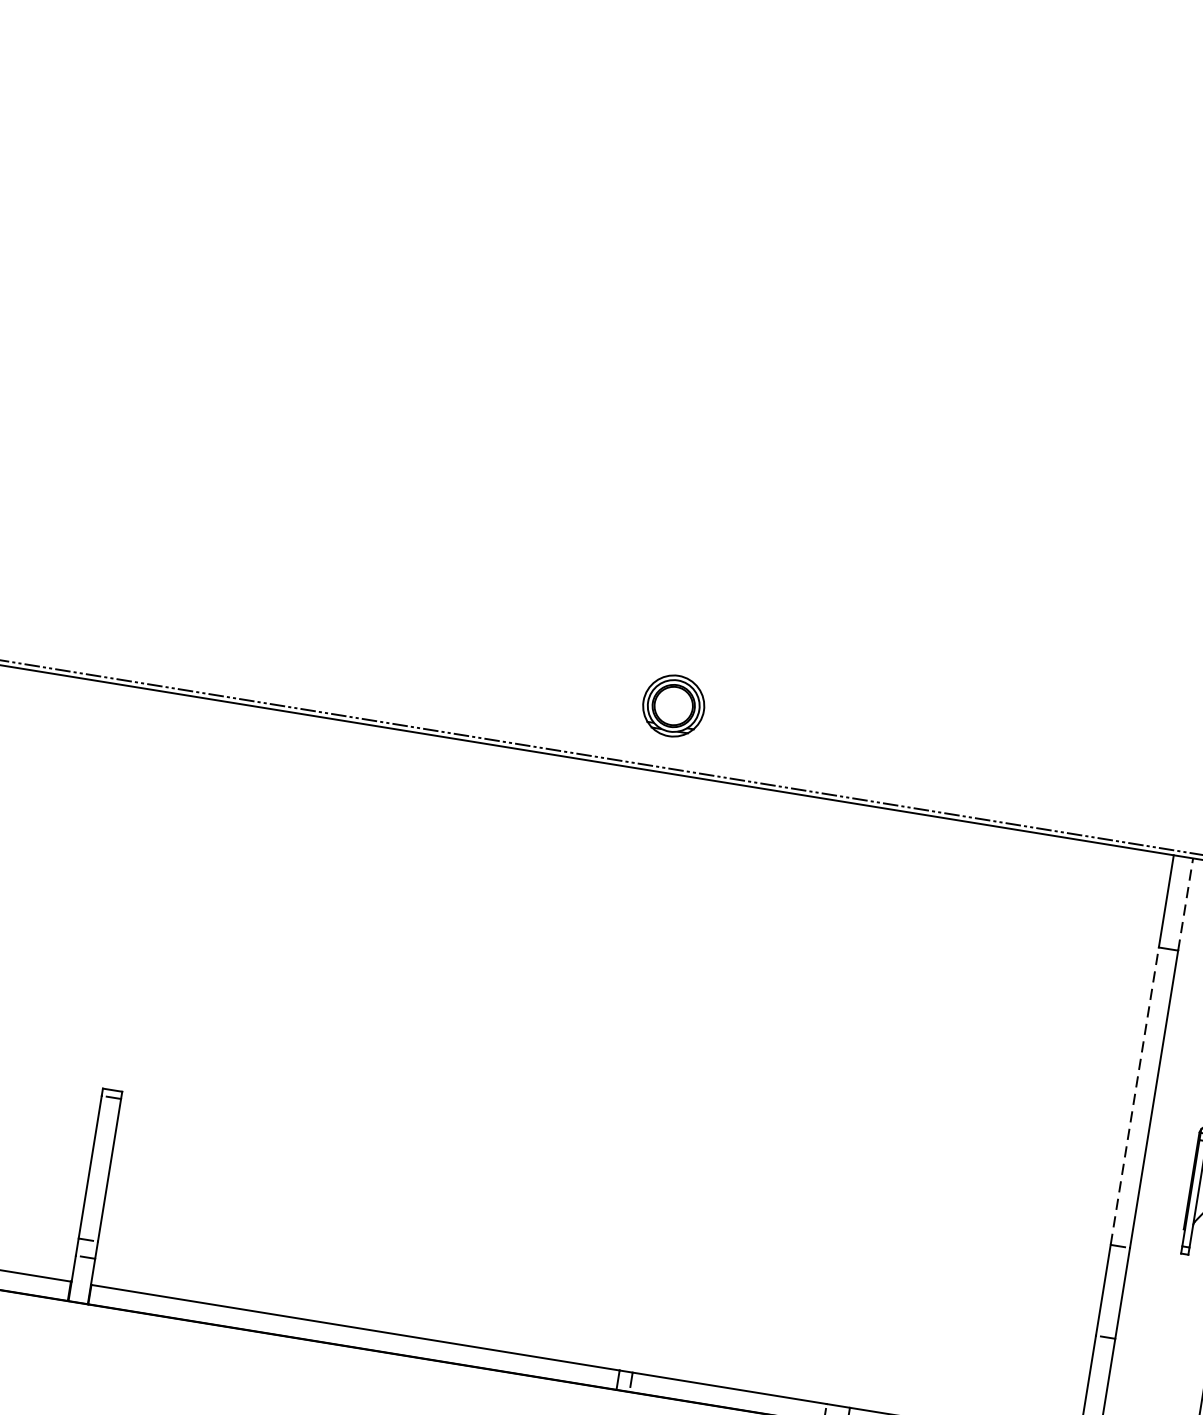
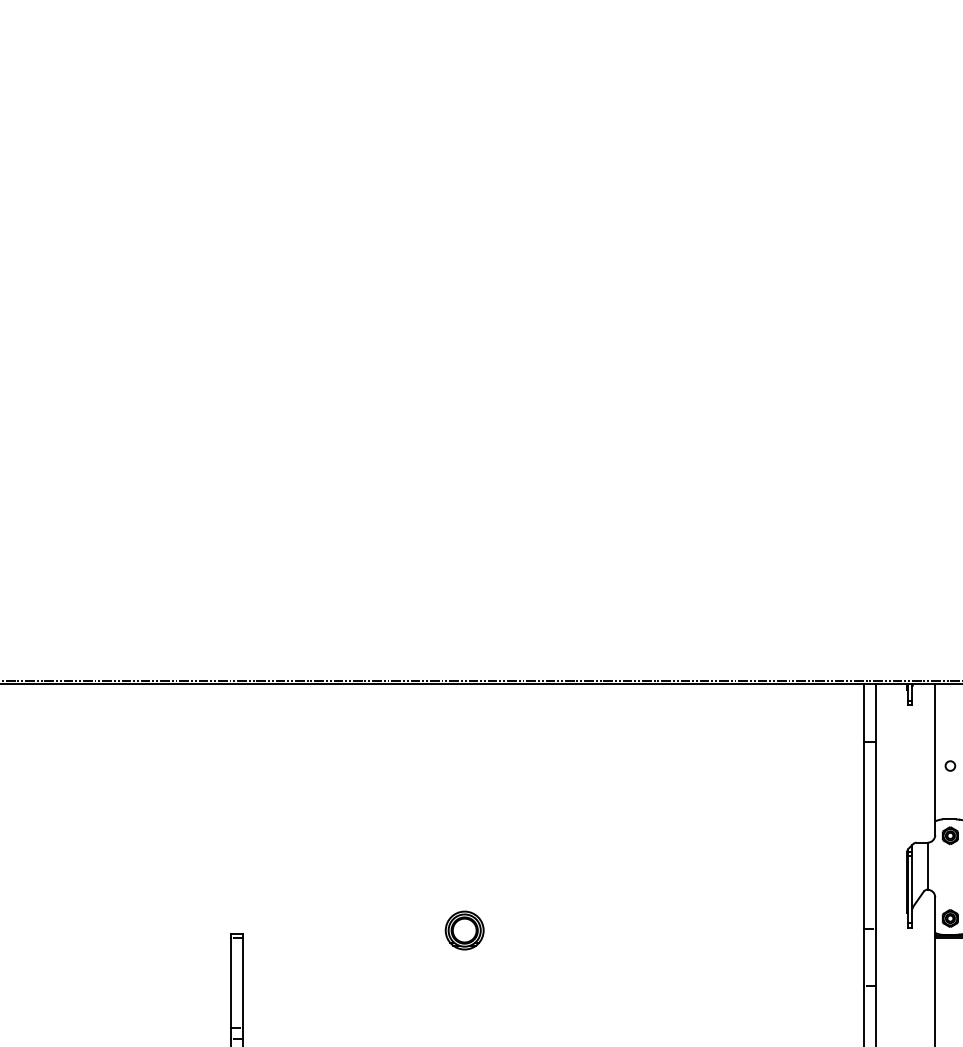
part: (673, 705) -> (464, 930), moved
line: (1186, 904) -> (876, 713), dashed -> solid
line: (1134, 1095) -> (863, 835), dashed -> solid

